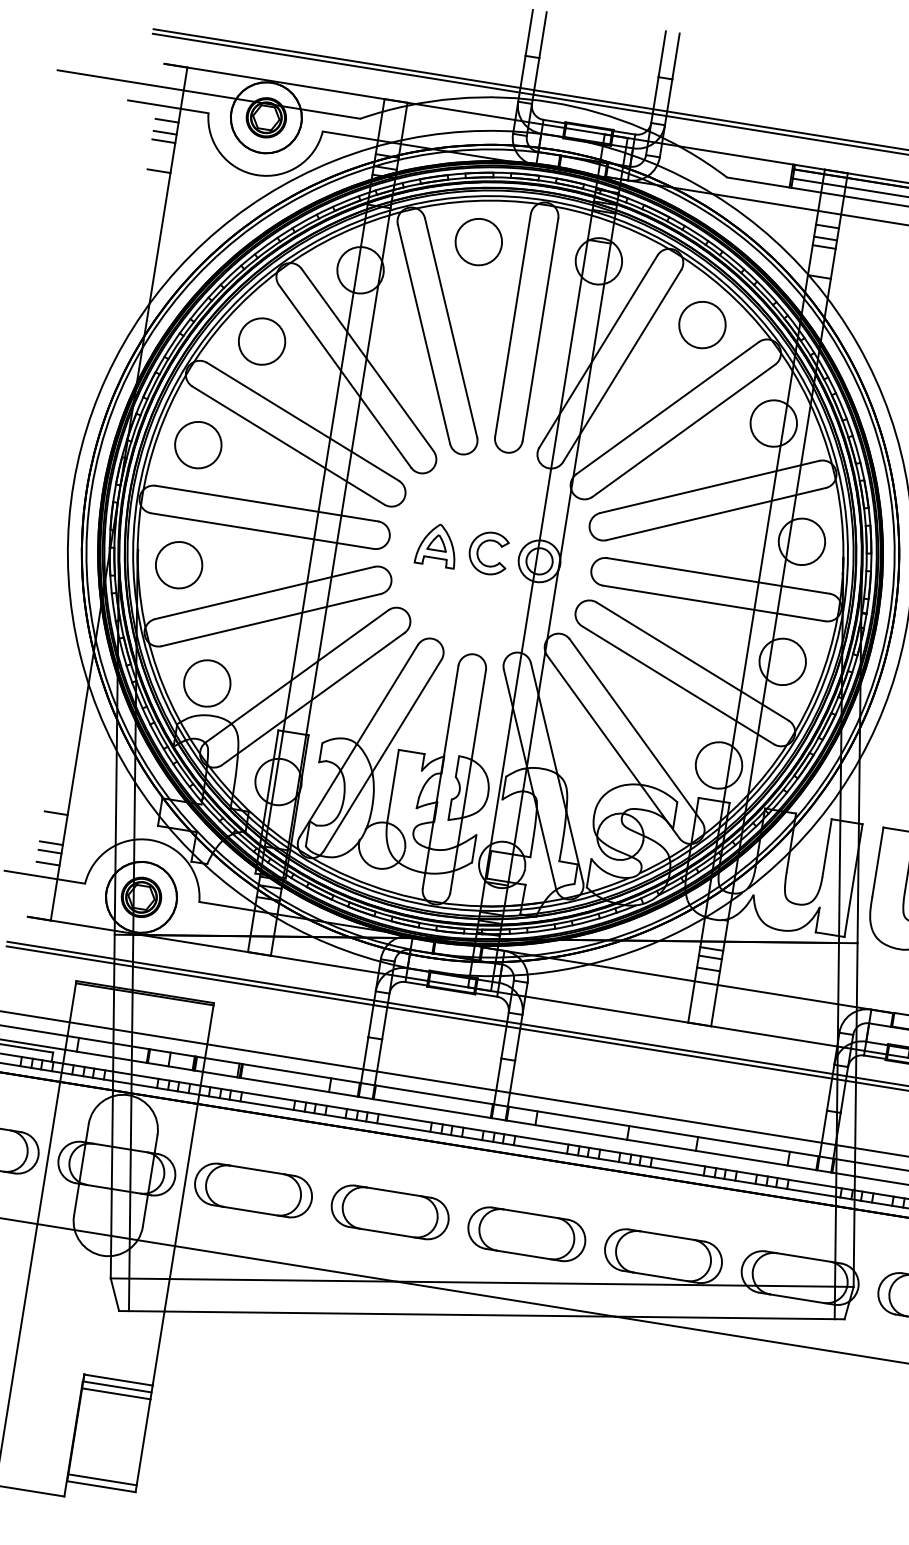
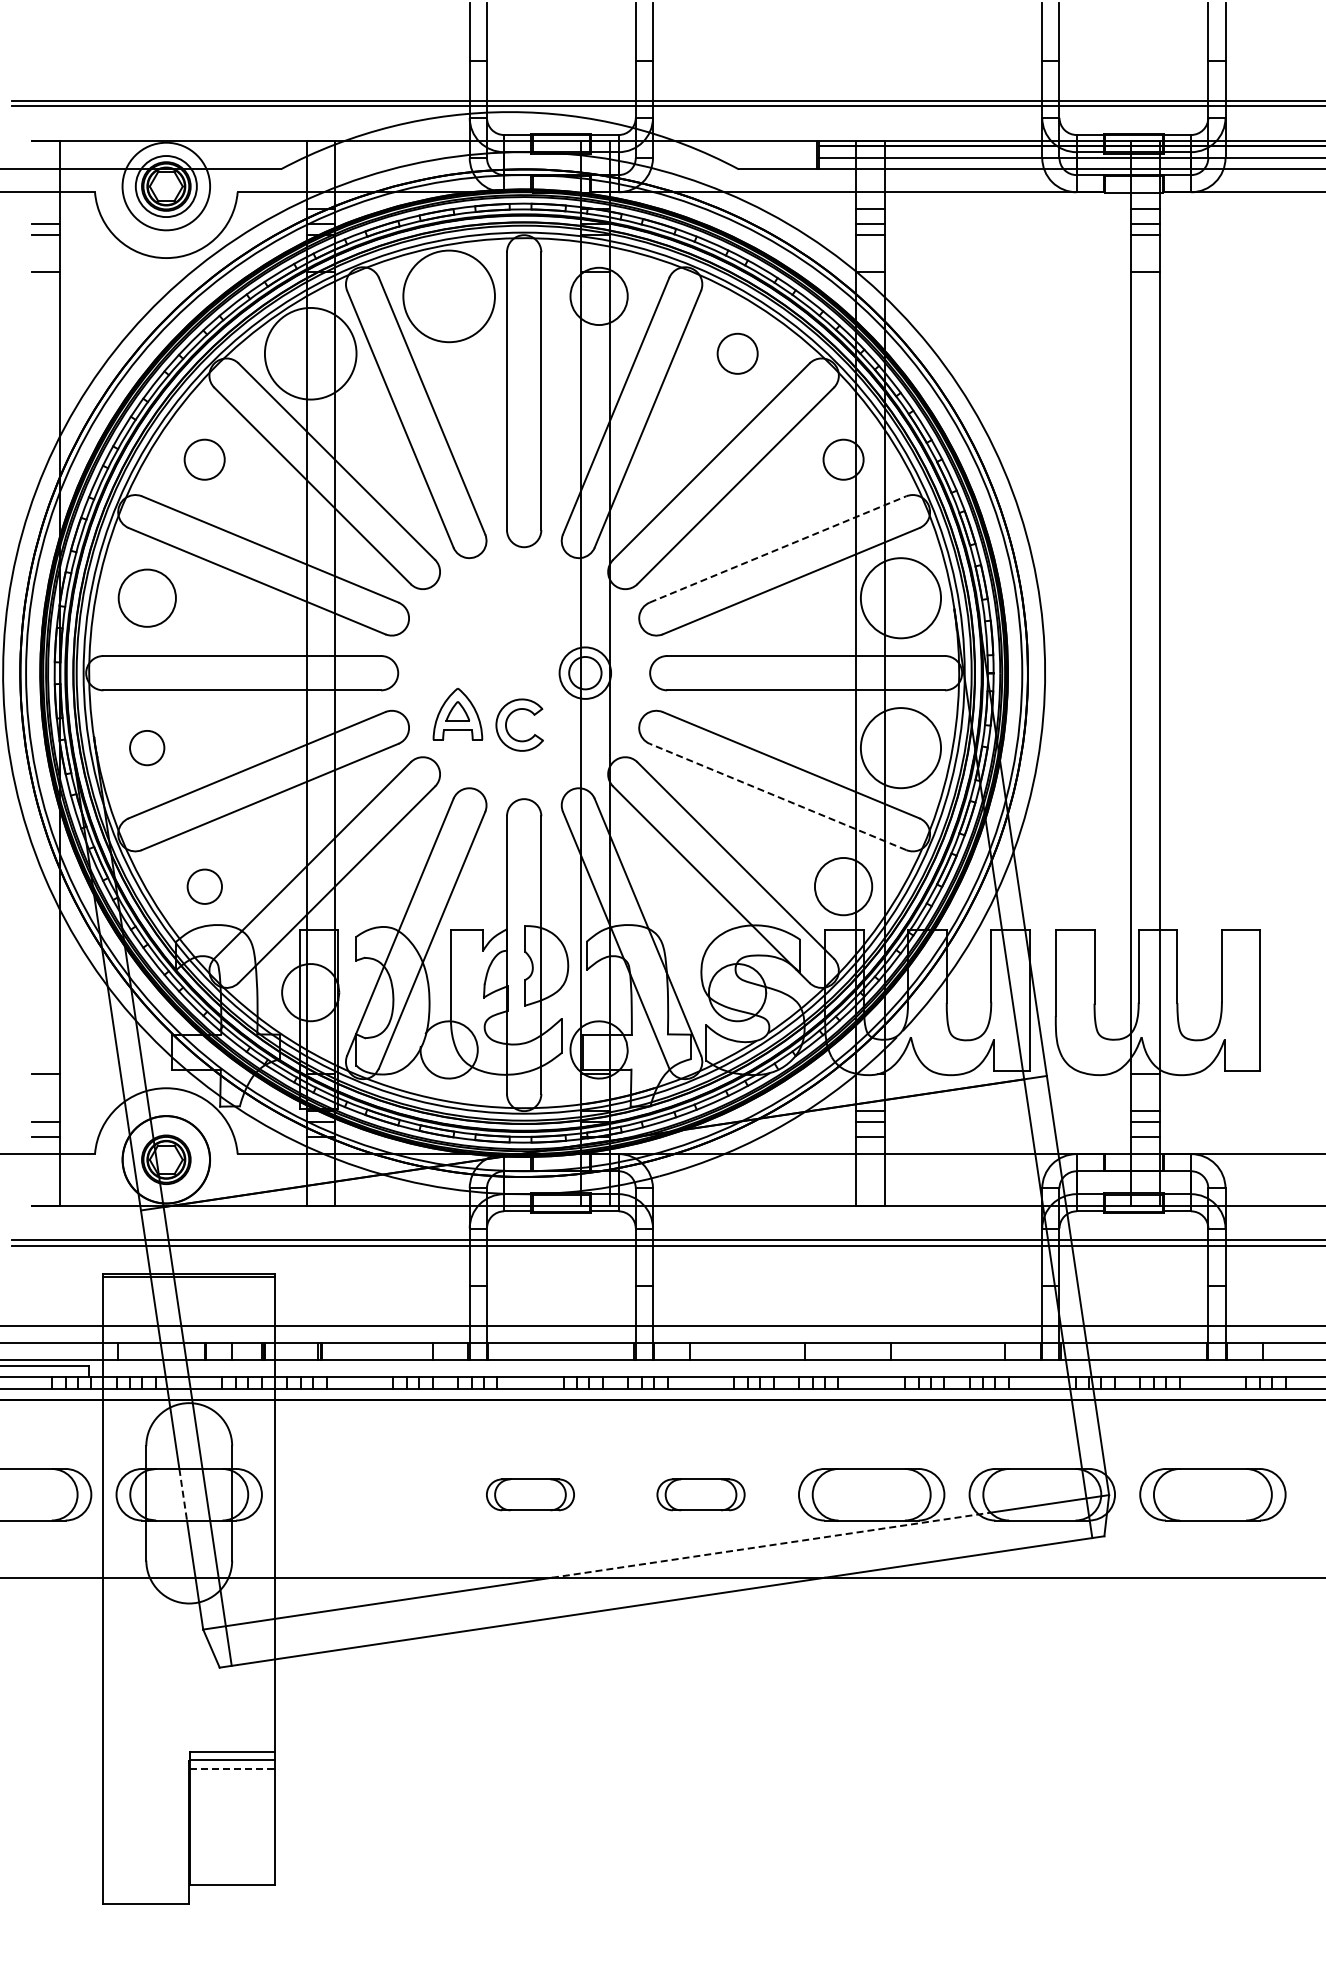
circle: (265, 117) -> (165, 186), size x0.7
line: (166, 120) -> (45, 209), removed
circle: (478, 242) -> (448, 296), size x1.6
circle: (360, 270) -> (310, 353), size x1.6
circle: (702, 324) -> (737, 353), size x0.7
circle: (261, 341) -> (204, 459), size x0.7
circle: (773, 423) -> (843, 459), size x0.7
line: (710, 487) -> (778, 549), solid -> dashed
circle: (801, 541) -> (900, 597), size x1.4
part: (437, 545) -> (457, 714), moved
part: (479, 549) -> (507, 722), moved
circle: (178, 564) -> (146, 747), size x0.6
circle: (782, 661) -> (900, 747), size x1.4
circle: (207, 683) -> (204, 886), size x0.6
line: (678, 684) -> (778, 796), solid -> dashed
line: (50, 843) -> (45, 1111), removed
line: (112, 1168) -> (183, 1495), solid -> dashed
part: (253, 1190) -> (359, 1494), removed
part: (390, 1212) -> (530, 1494), size x0.6
part: (526, 1234) -> (700, 1494), size x0.6
line: (576, 1283) -> (771, 1545), solid -> dashed
line: (116, 1393) -> (232, 1768), solid -> dashed
line: (102, 1479) -> (232, 1876), removed

